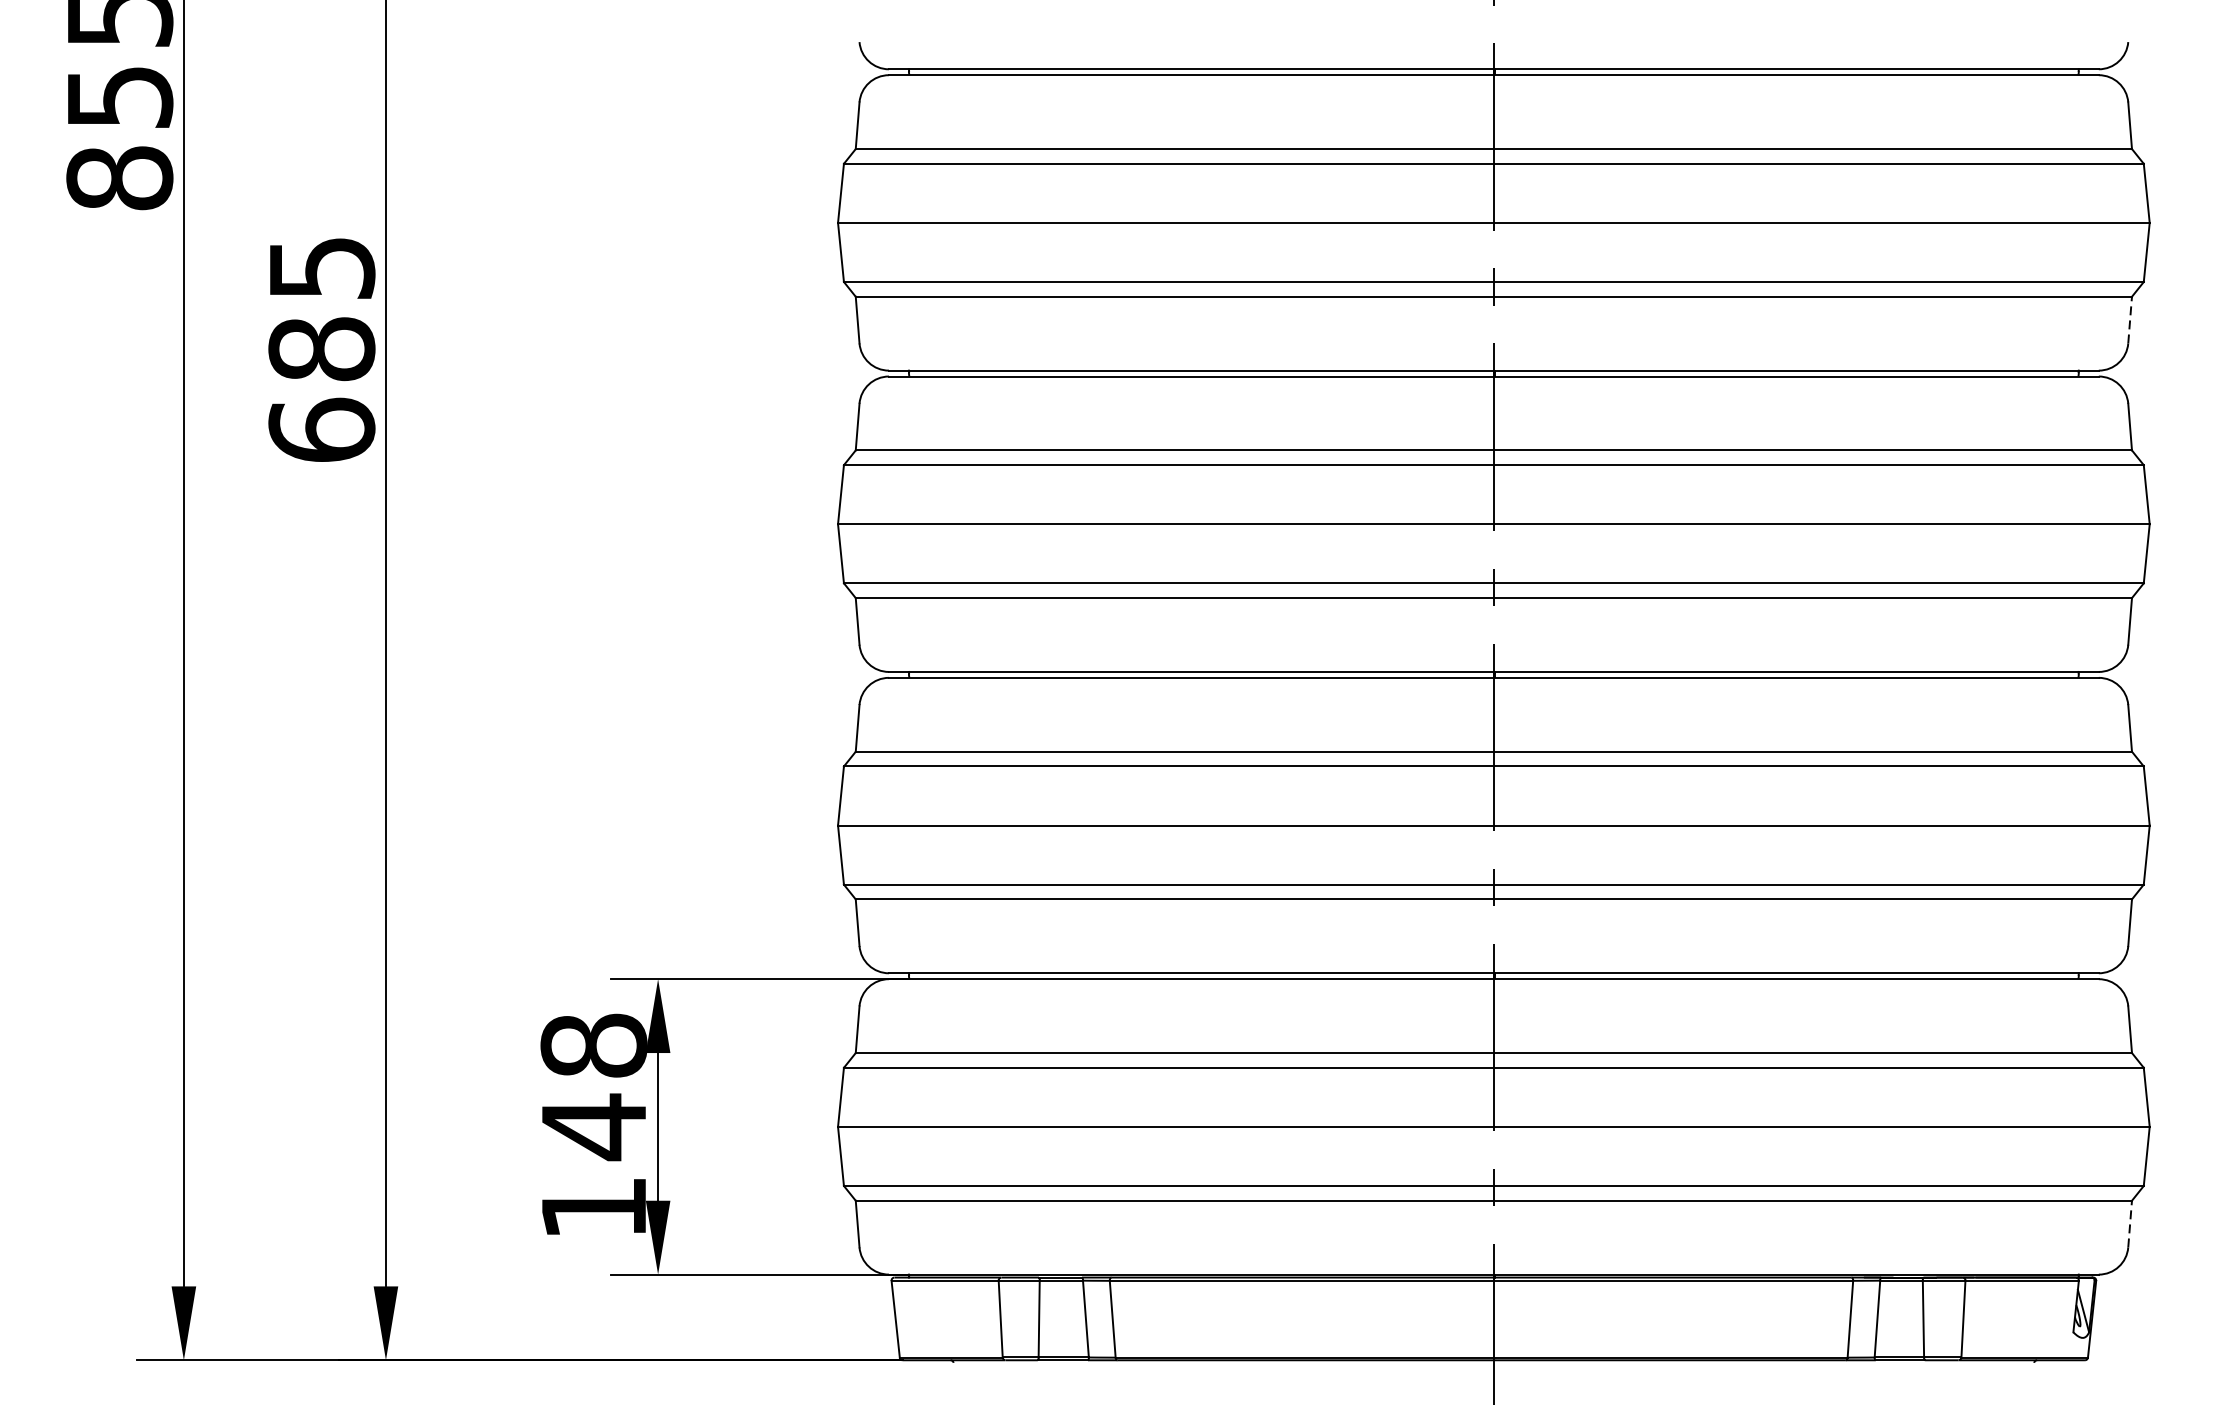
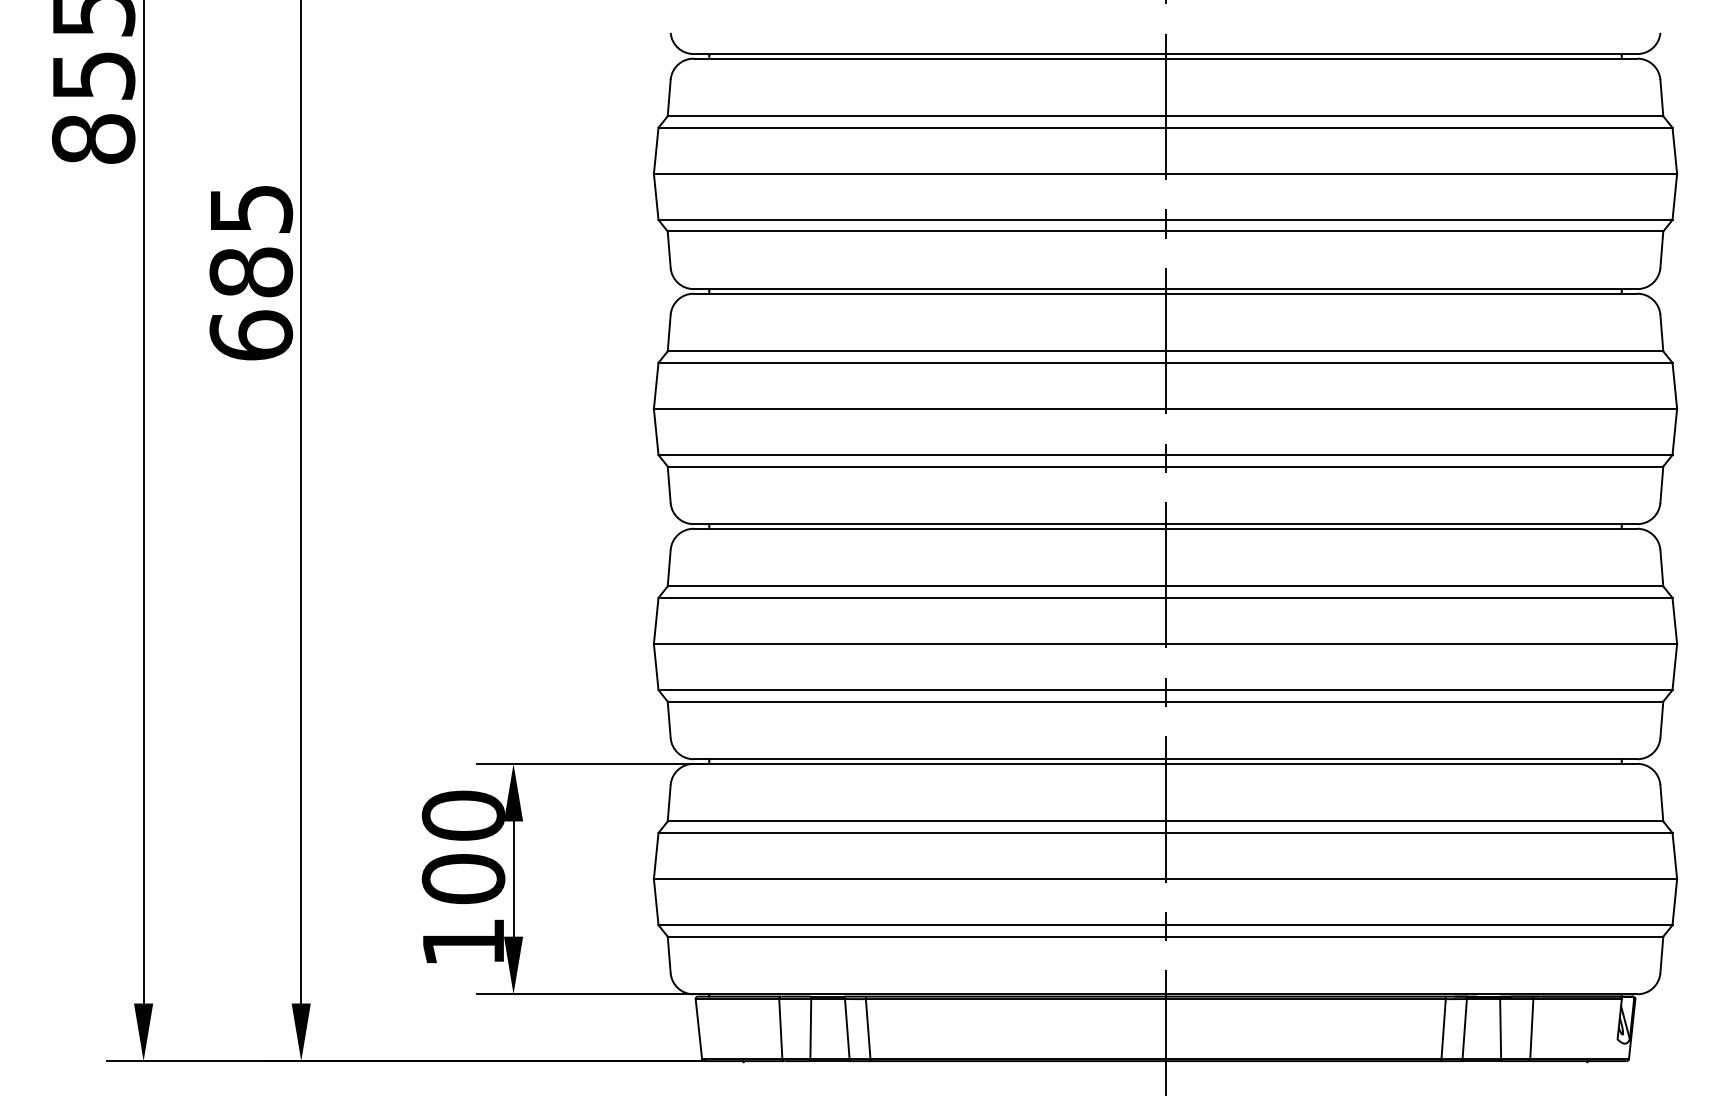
line: (2129, 319) -> (1661, 249), dashed -> solid
text: (593, 1086) -> (463, 847), 148 -> 100
line: (2129, 1223) -> (1661, 954), dashed -> solid

